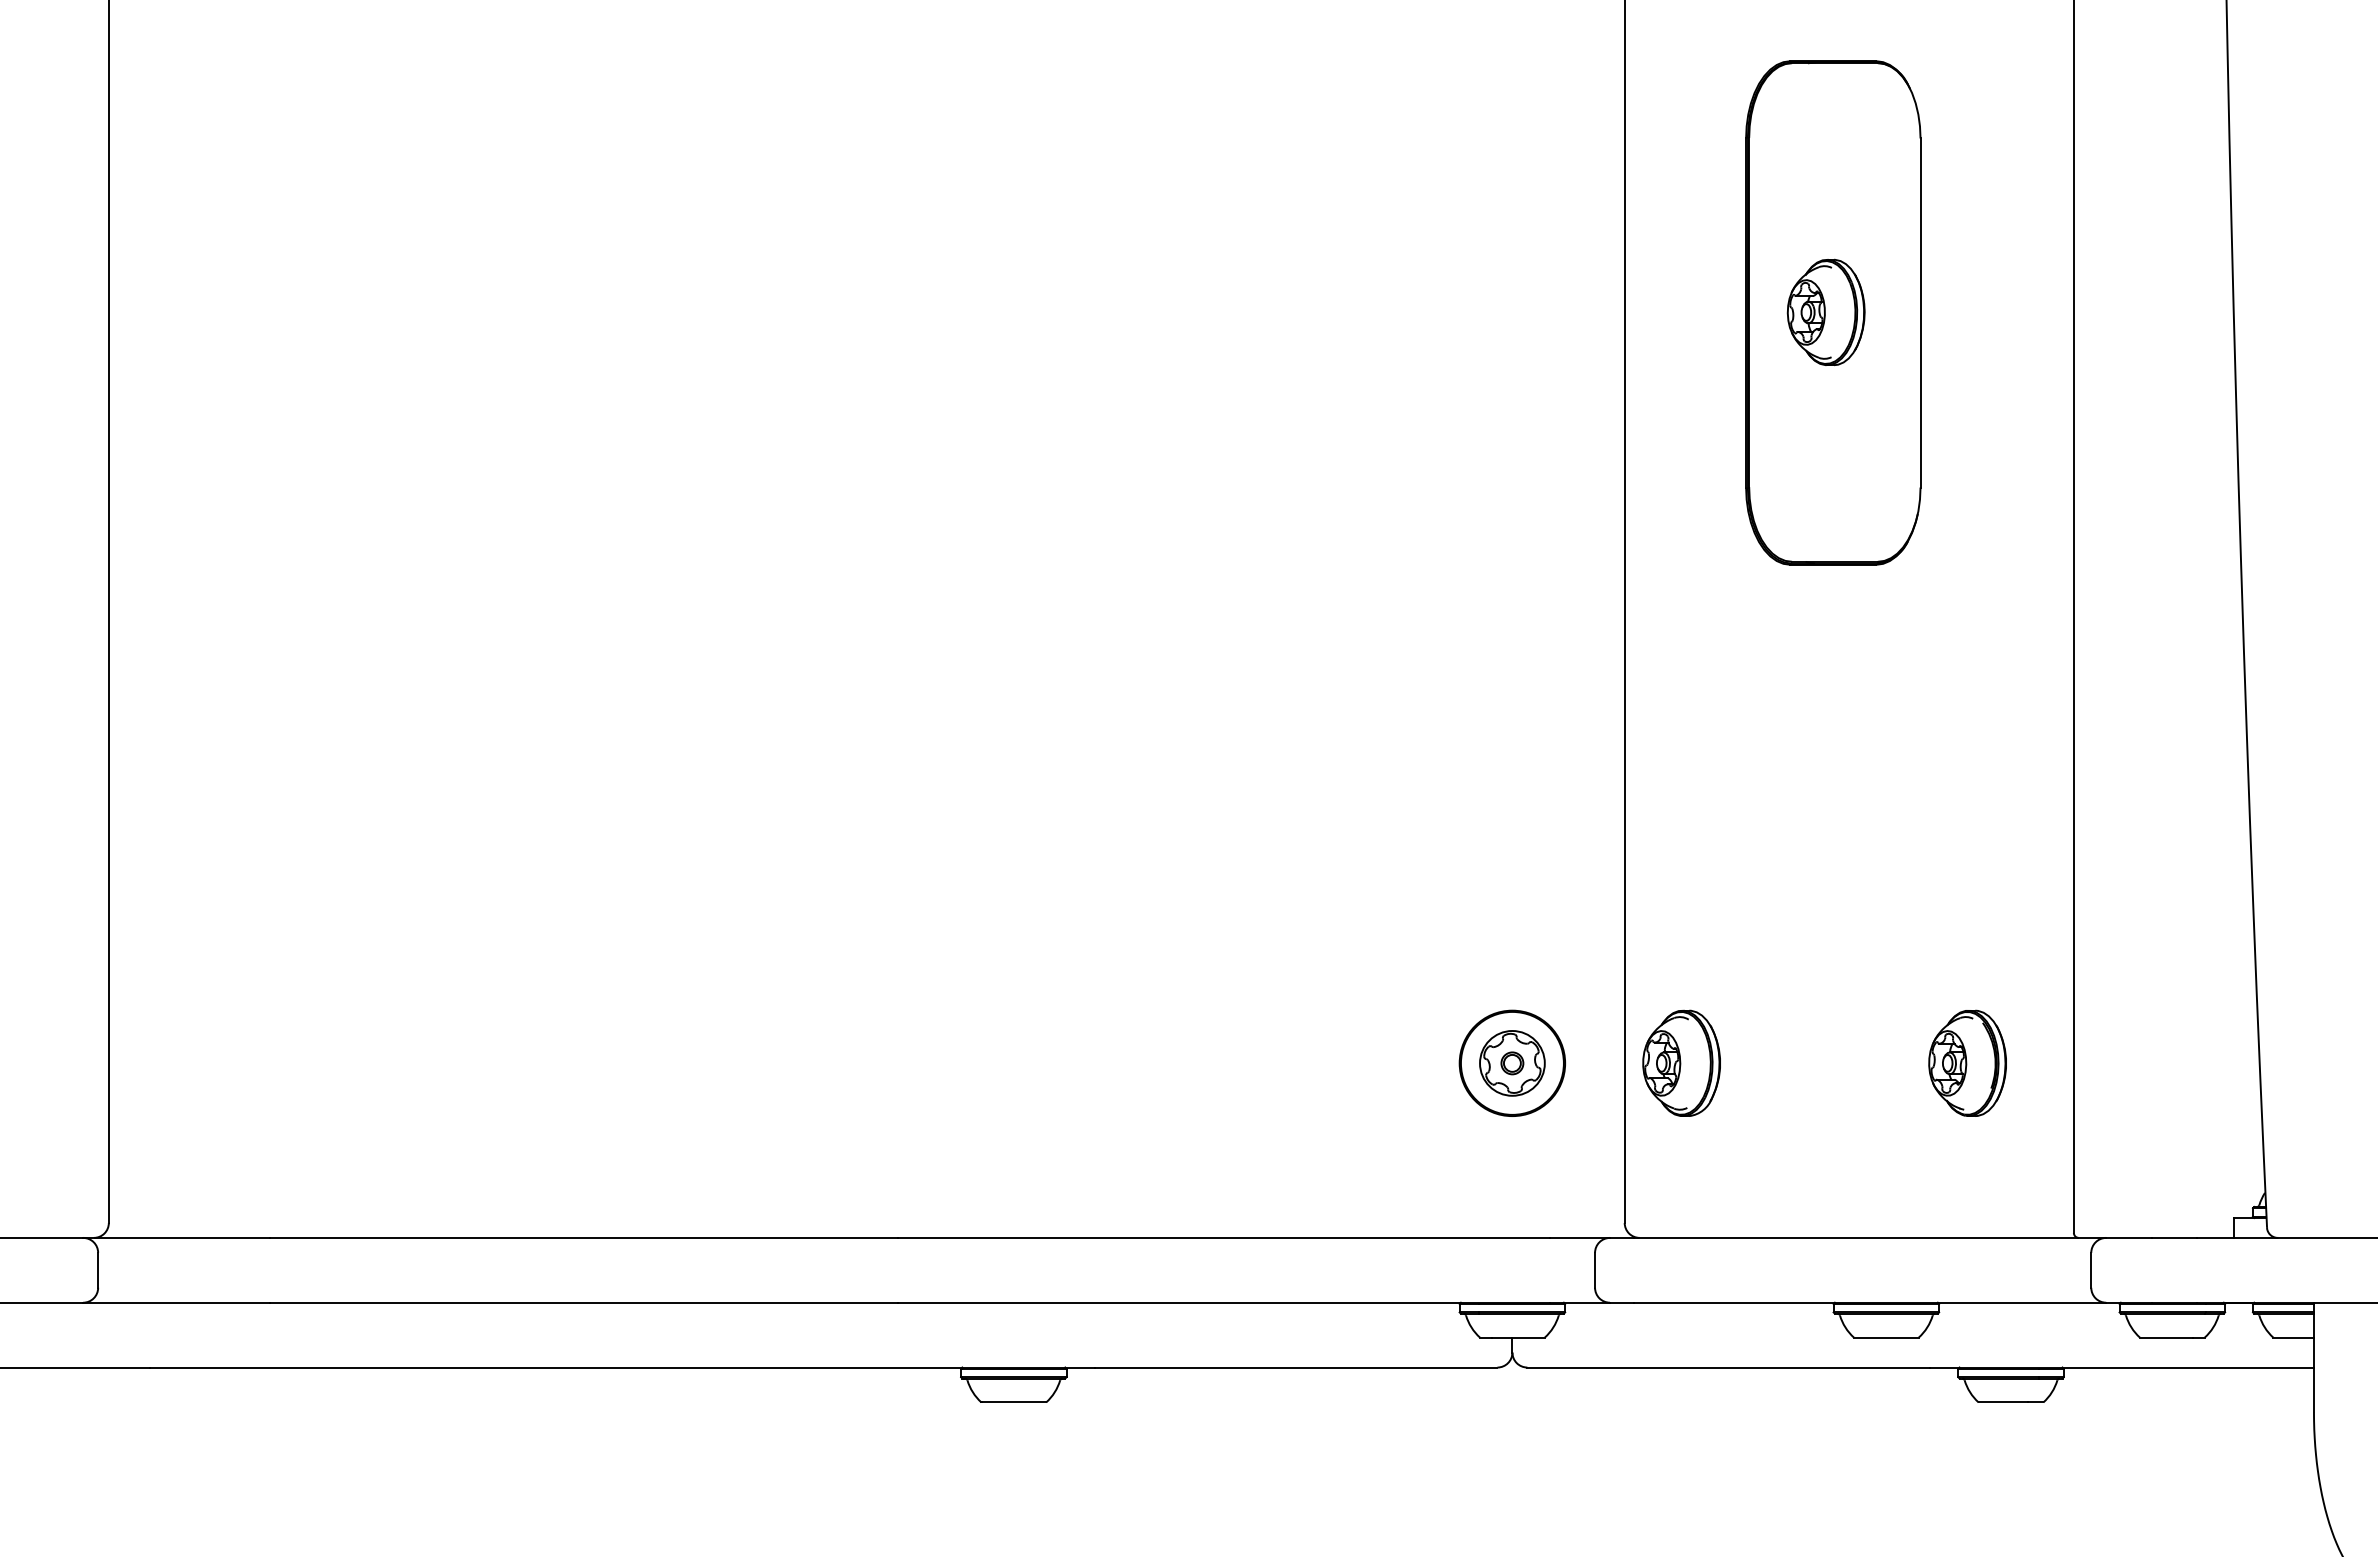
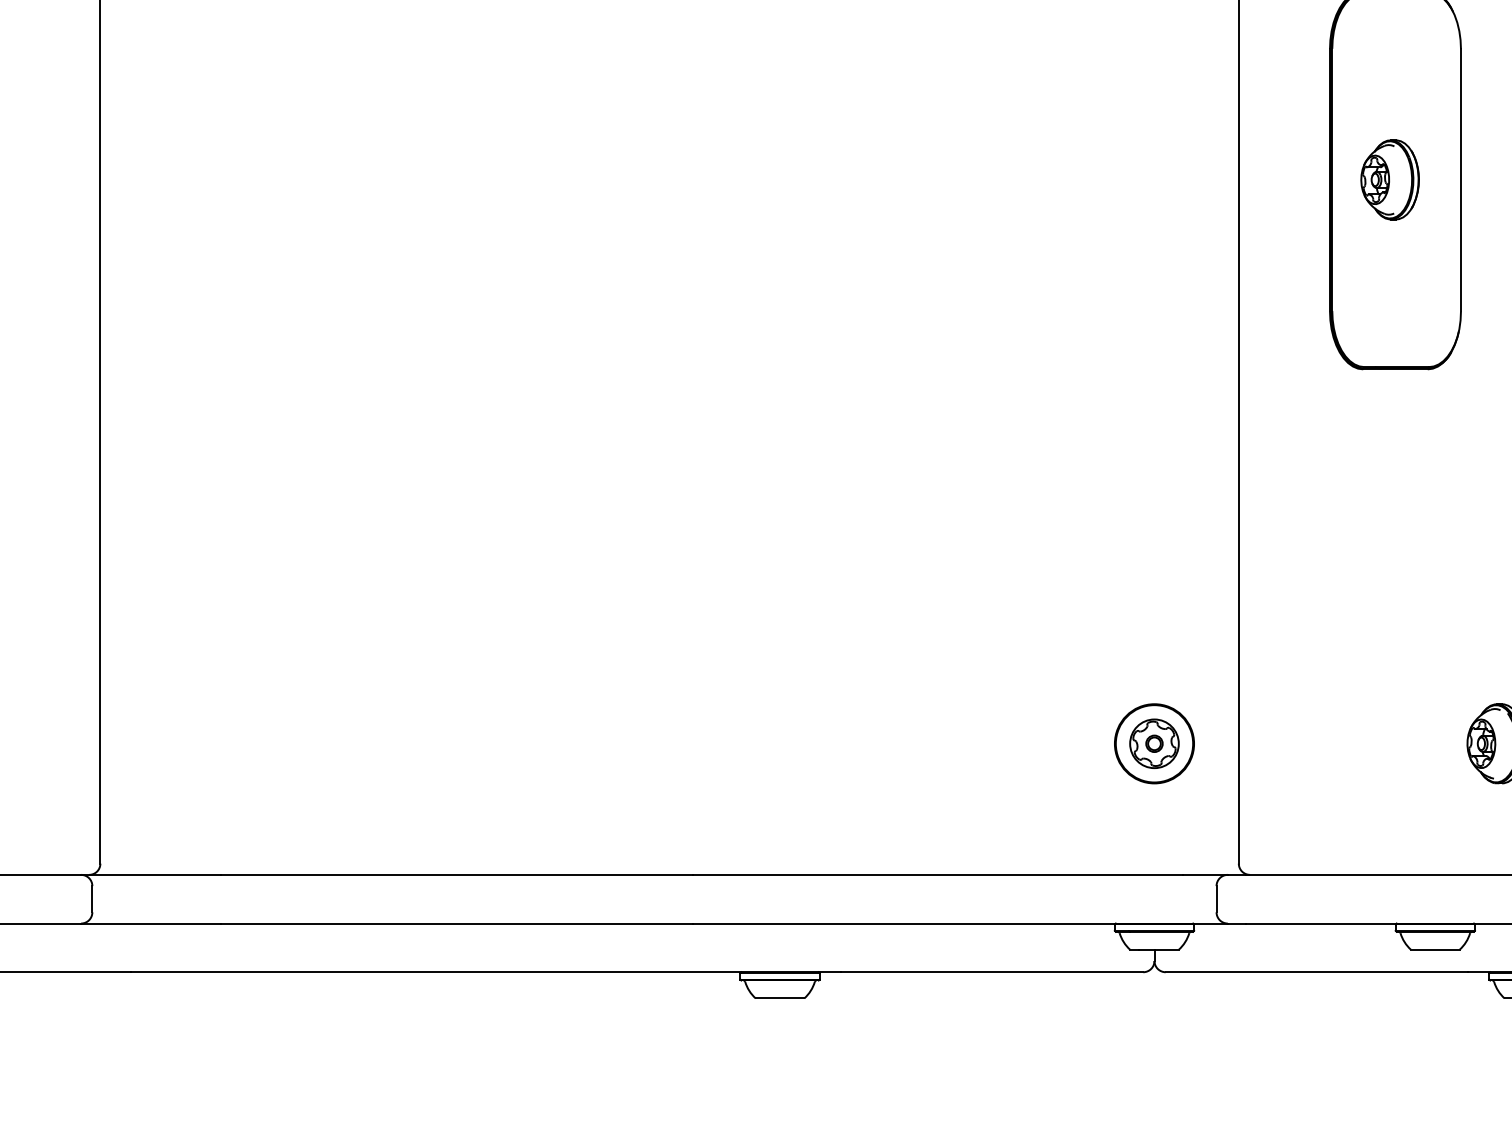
part: (1681, 1062) -> (1281, 743), removed

